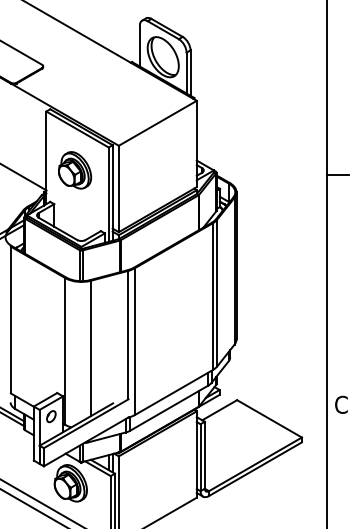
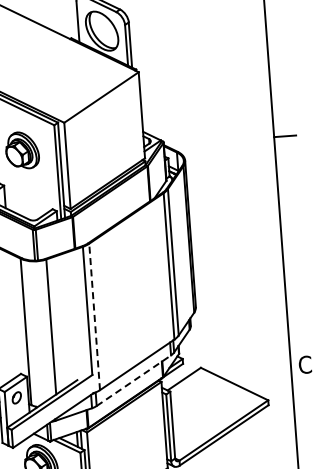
line: (134, 341) -> (94, 316), solid -> dashed
line: (169, 408) -> (134, 381), solid -> dashed

